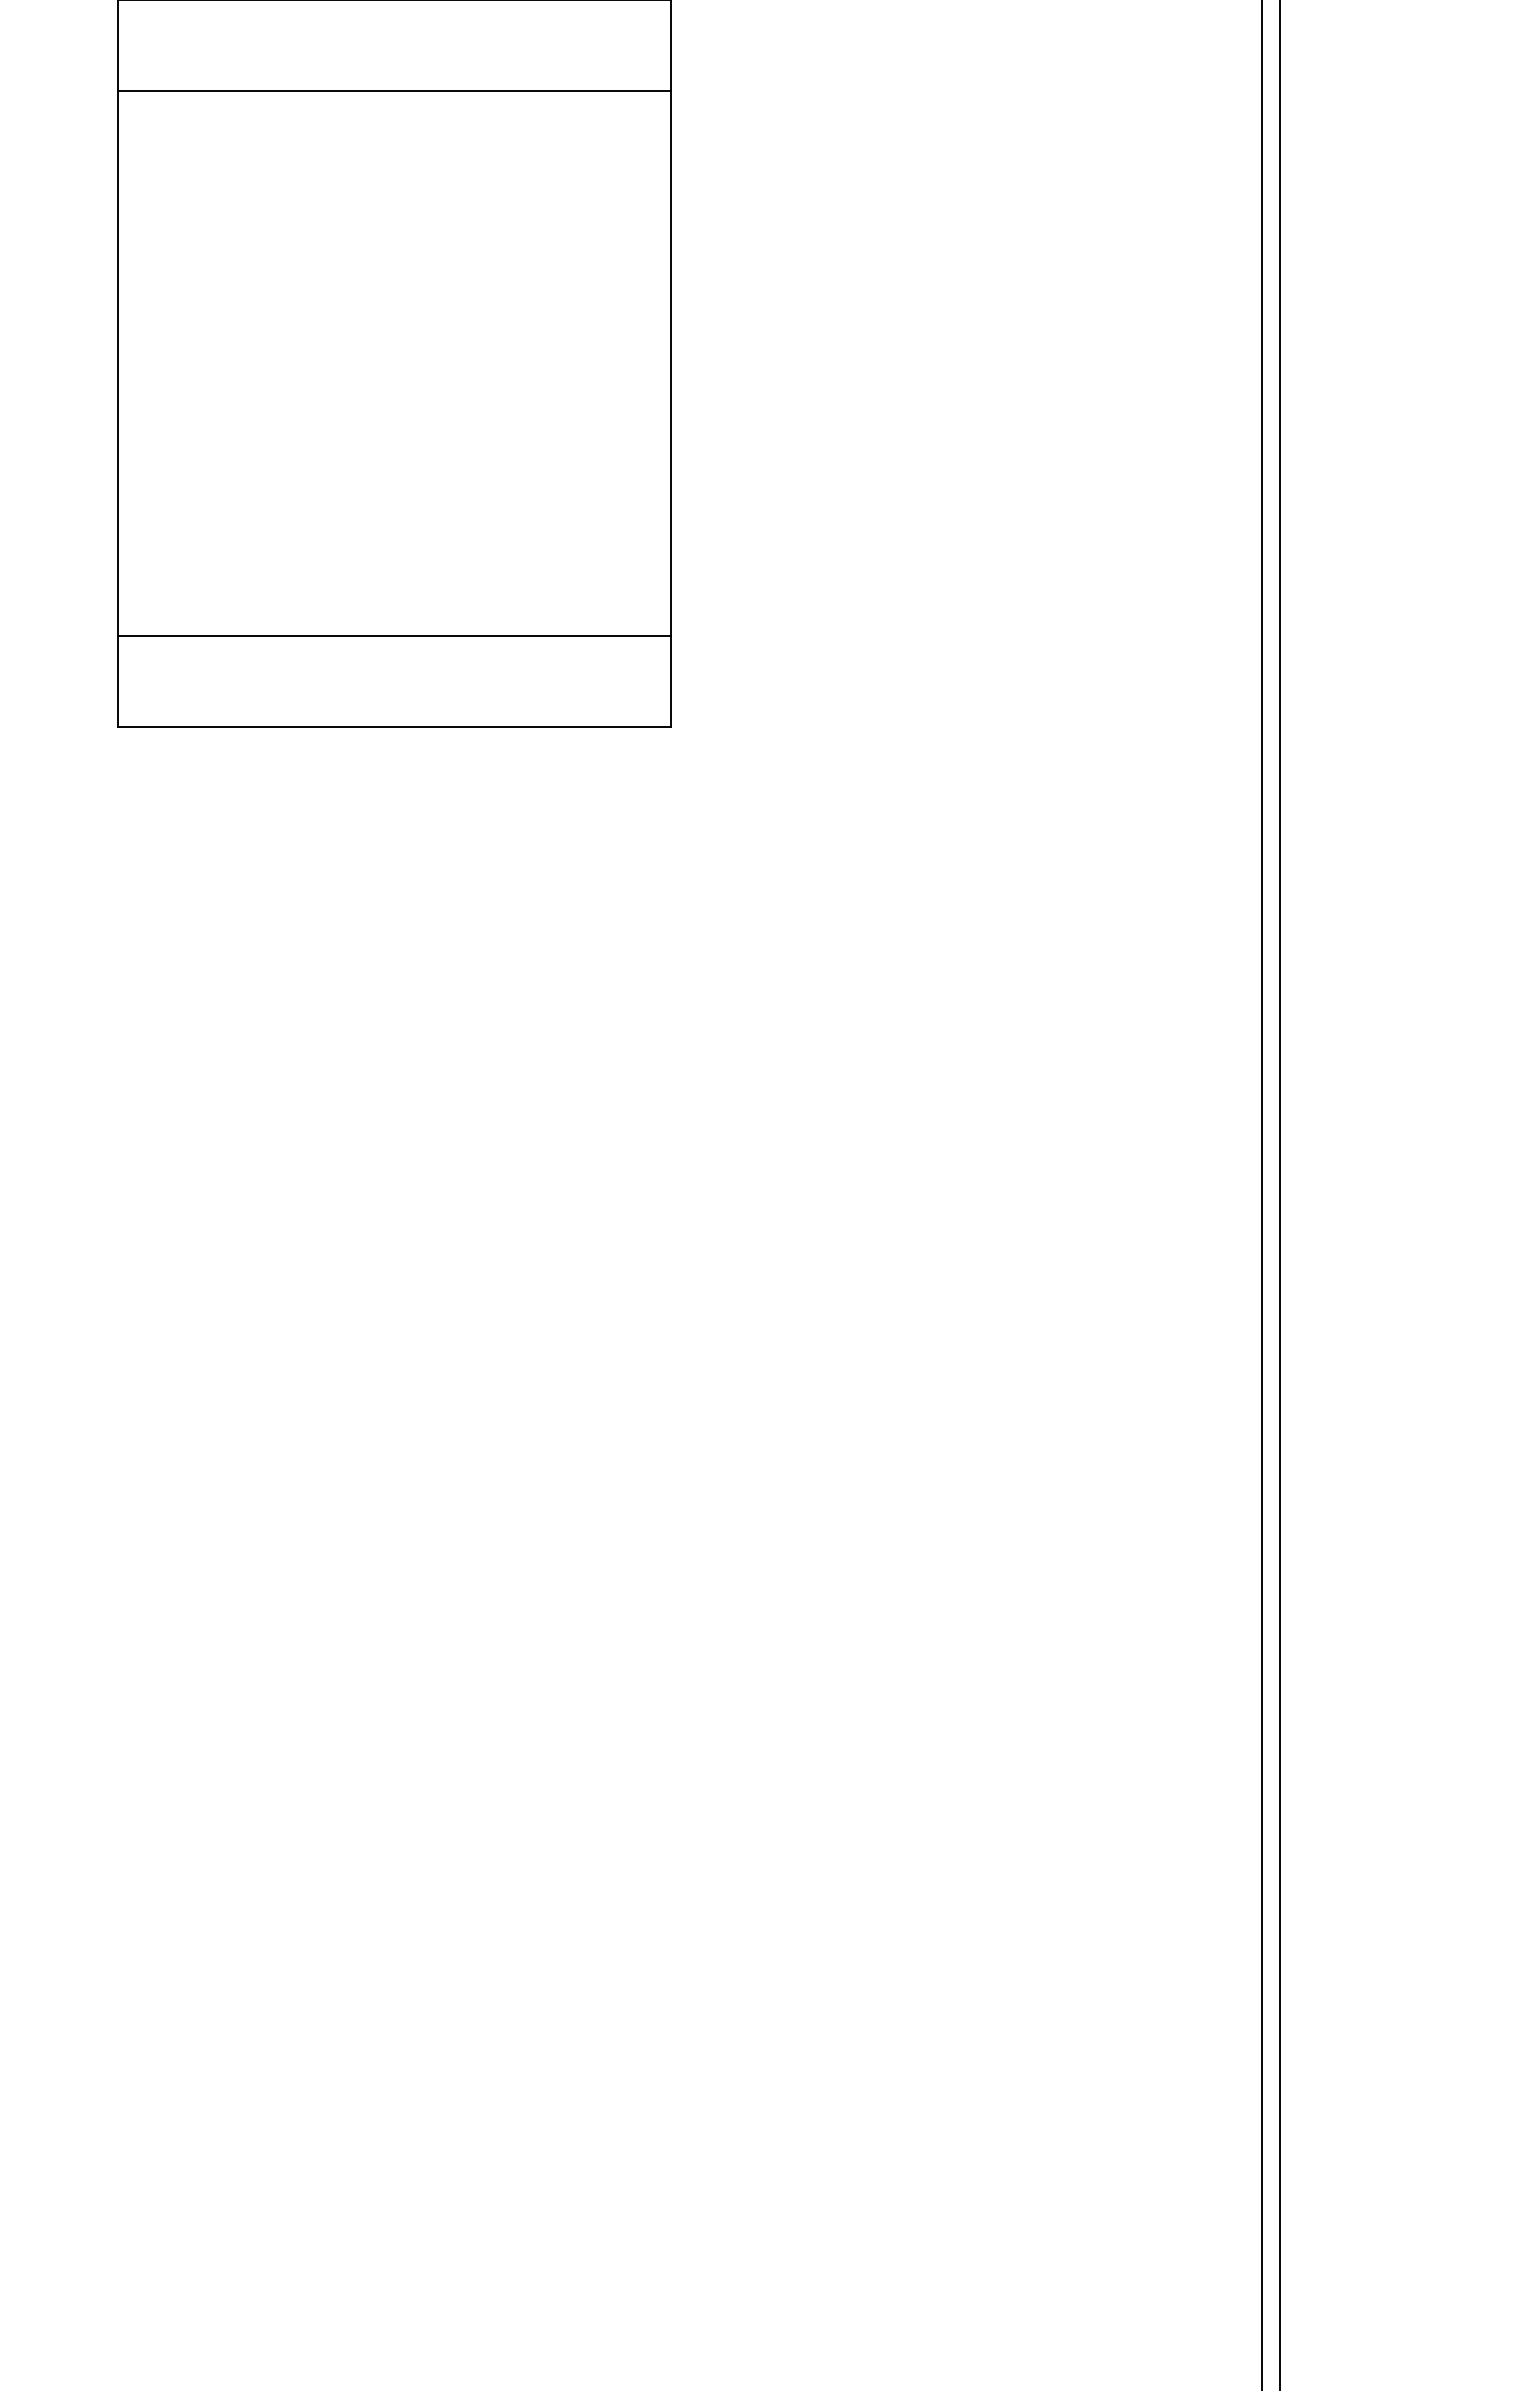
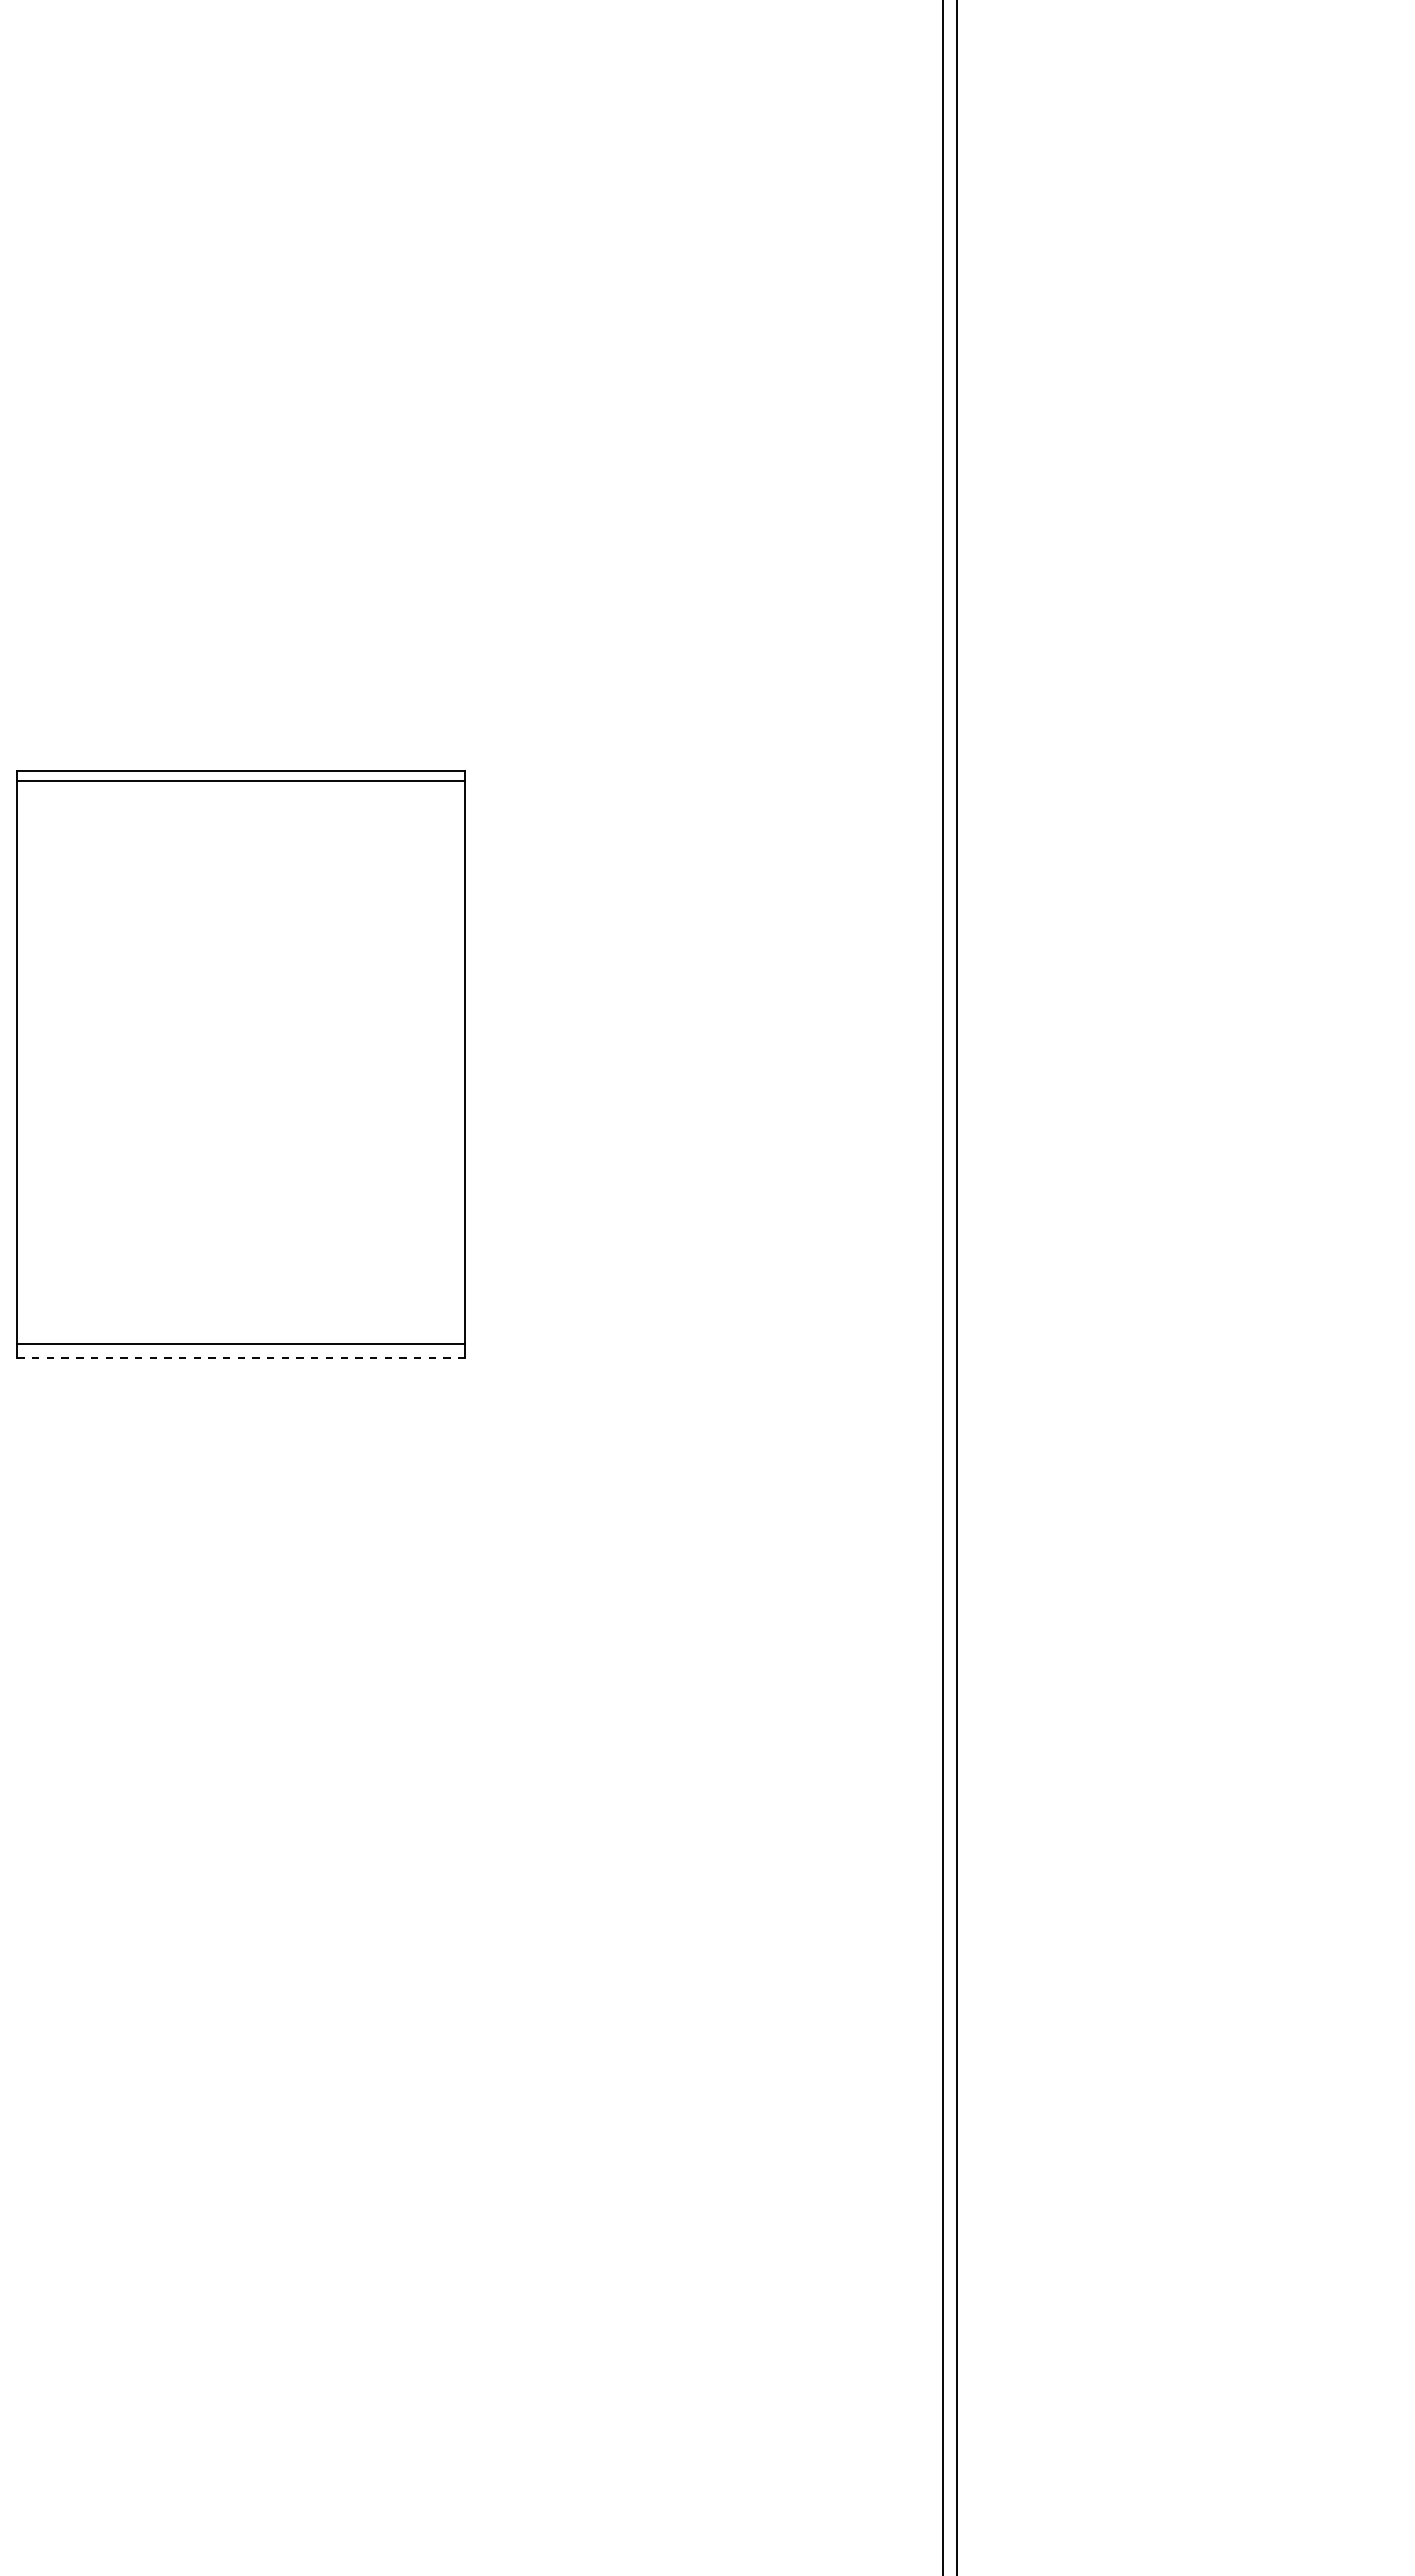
line: (394, 91) -> (241, 781), moved
line: (394, 635) -> (241, 1343), moved
line: (394, 726) -> (241, 1358), solid -> dashed

